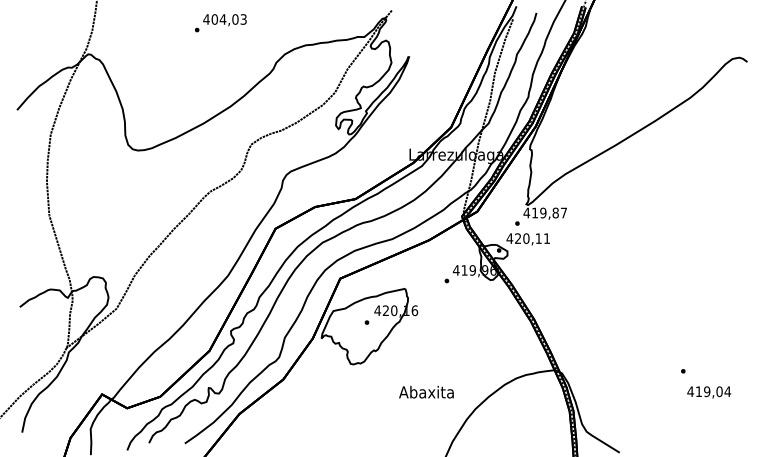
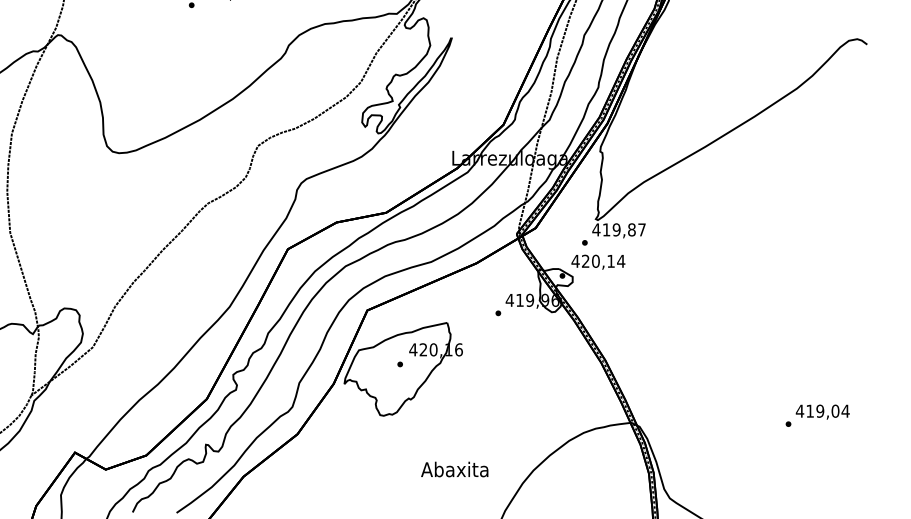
text: (546, 238) -> (620, 261), 420,11 -> 420,14
text: (426, 391) -> (454, 468), moved
text: (709, 392) -> (823, 412), moved

